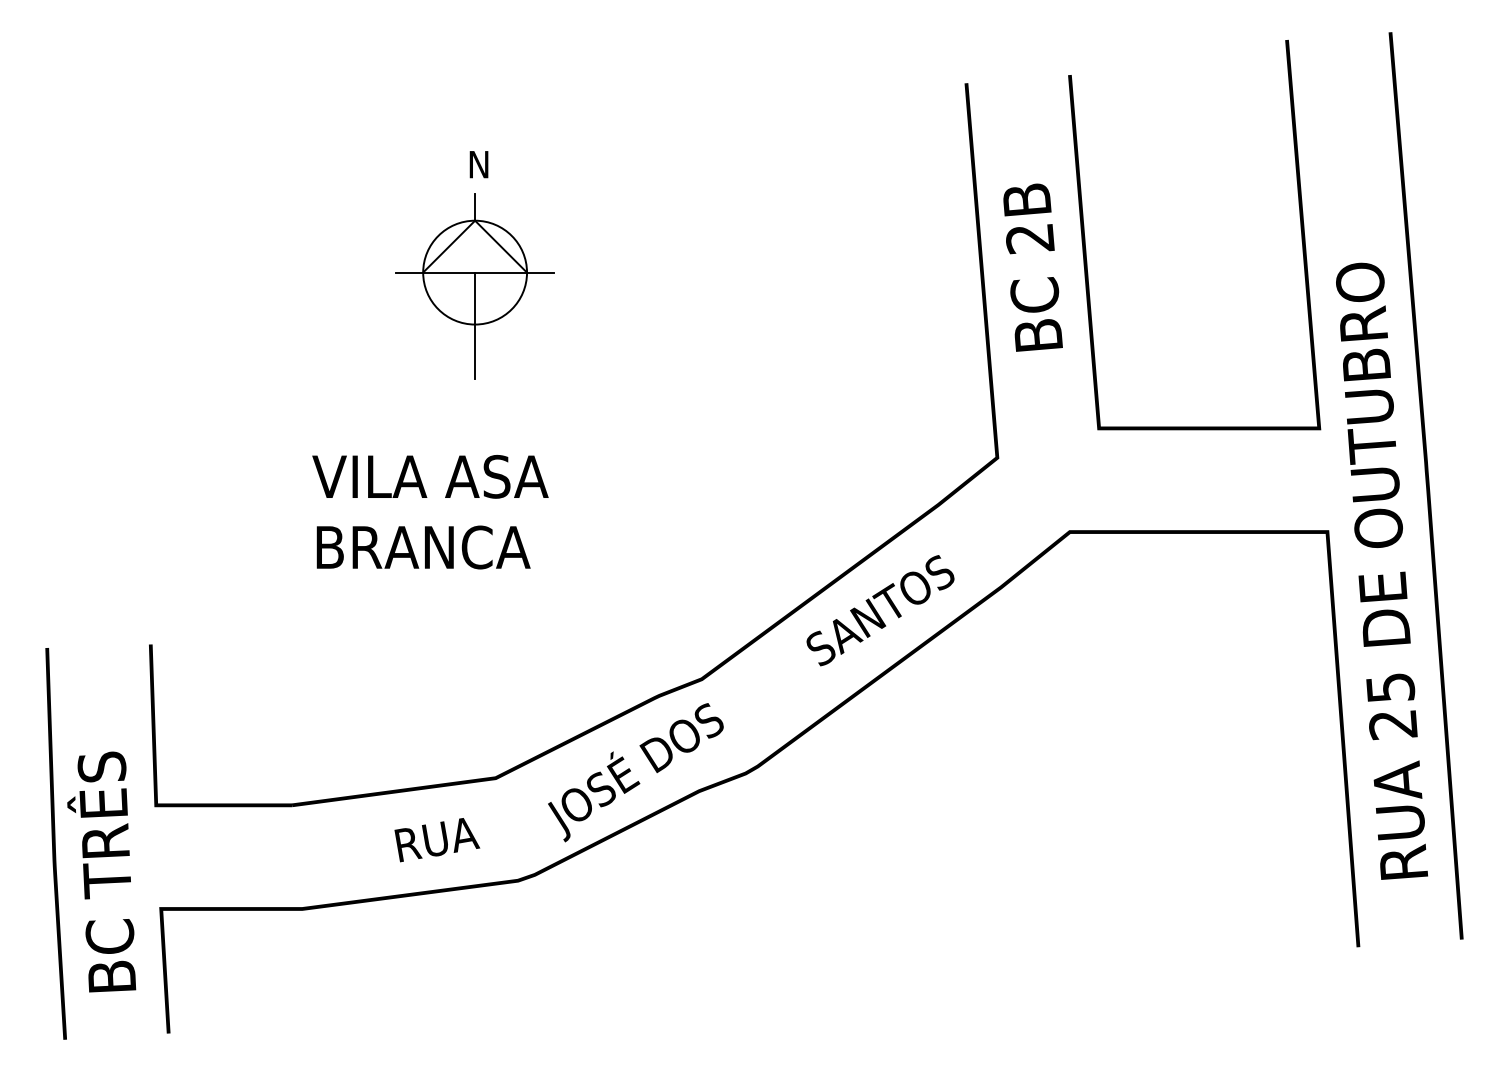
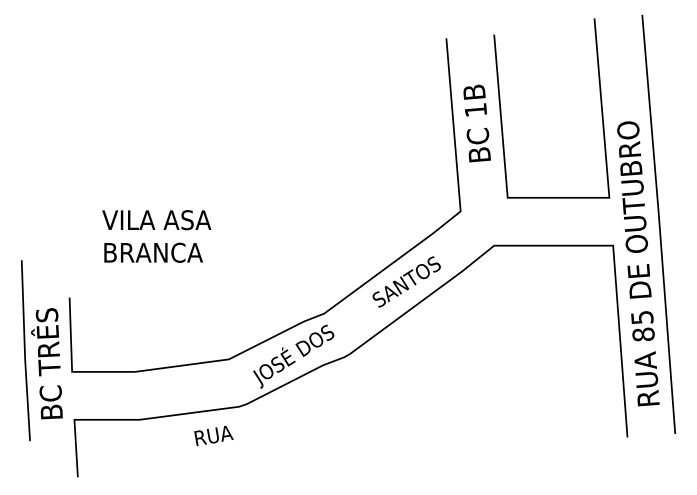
text: (1029, 239) -> (475, 110), 2B -> 1B
part: (475, 265) -> (219, 122), removed
text: (429, 512) -> (156, 236), moved
text: (1393, 724) -> (643, 334), 25 -> 85
text: (436, 839) -> (213, 435), moved
text: (89, 843) -> (41, 350), moved

